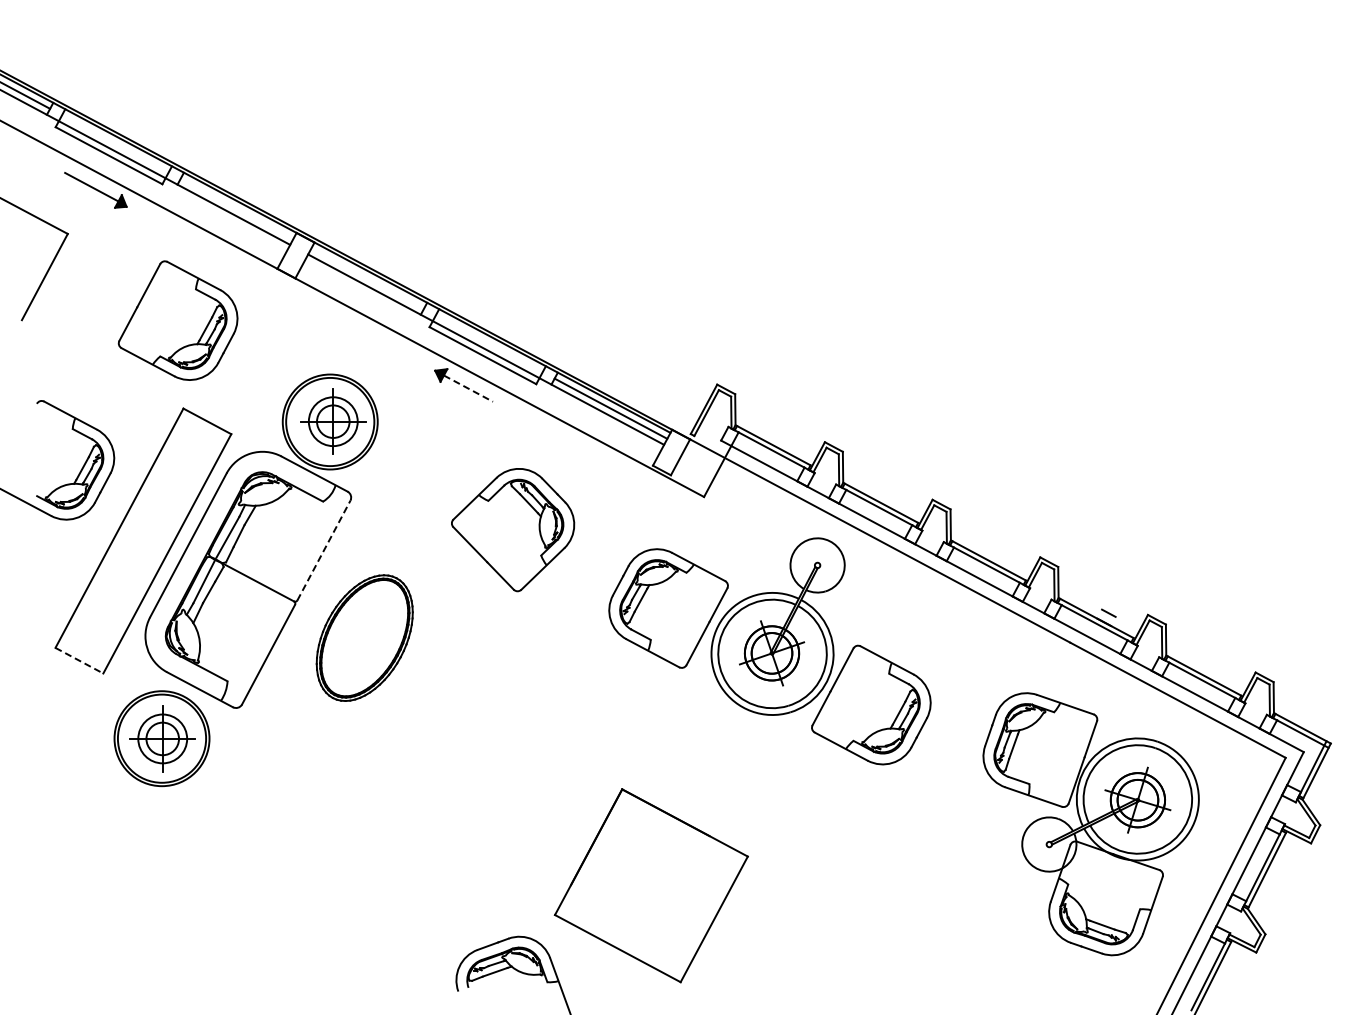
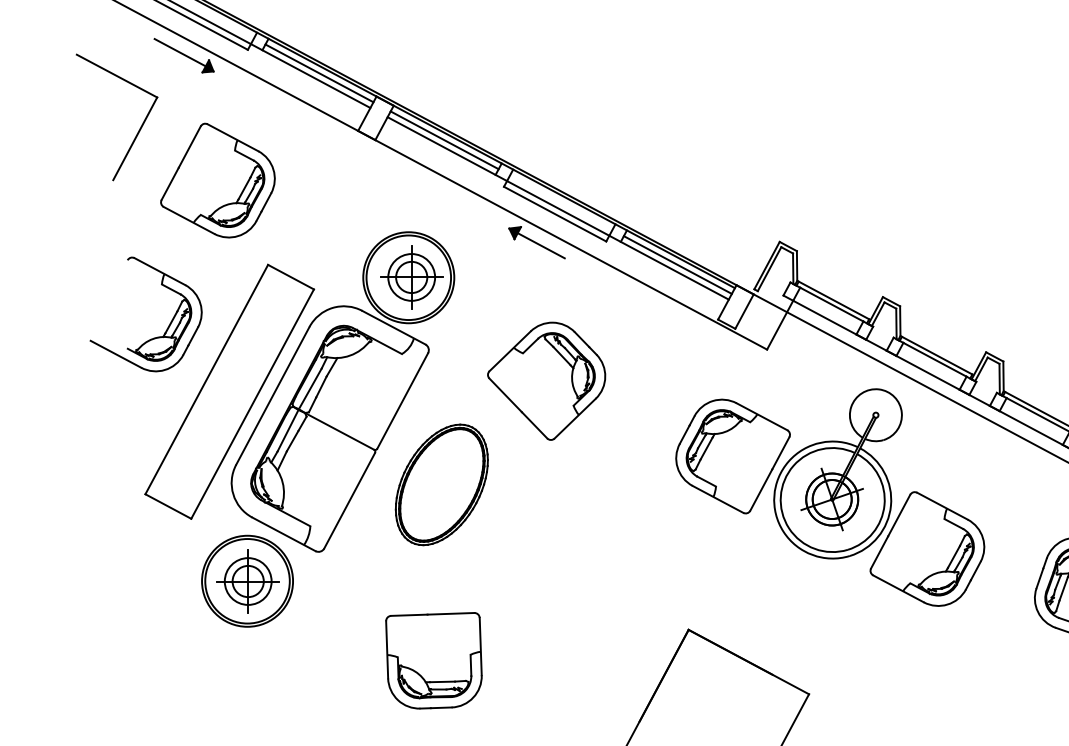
line: (236, 208) -> (318, 73), added
line: (367, 278) -> (444, 140), added
part: (177, 320) -> (217, 180), moved
line: (468, 388) -> (541, 245), dashed -> solid
part: (513, 530) -> (547, 381), moved
line: (324, 550) -> (403, 400), dashed -> solid
line: (79, 660) -> (168, 506), dashed -> solid
part: (356, 821) -> (433, 660), added

